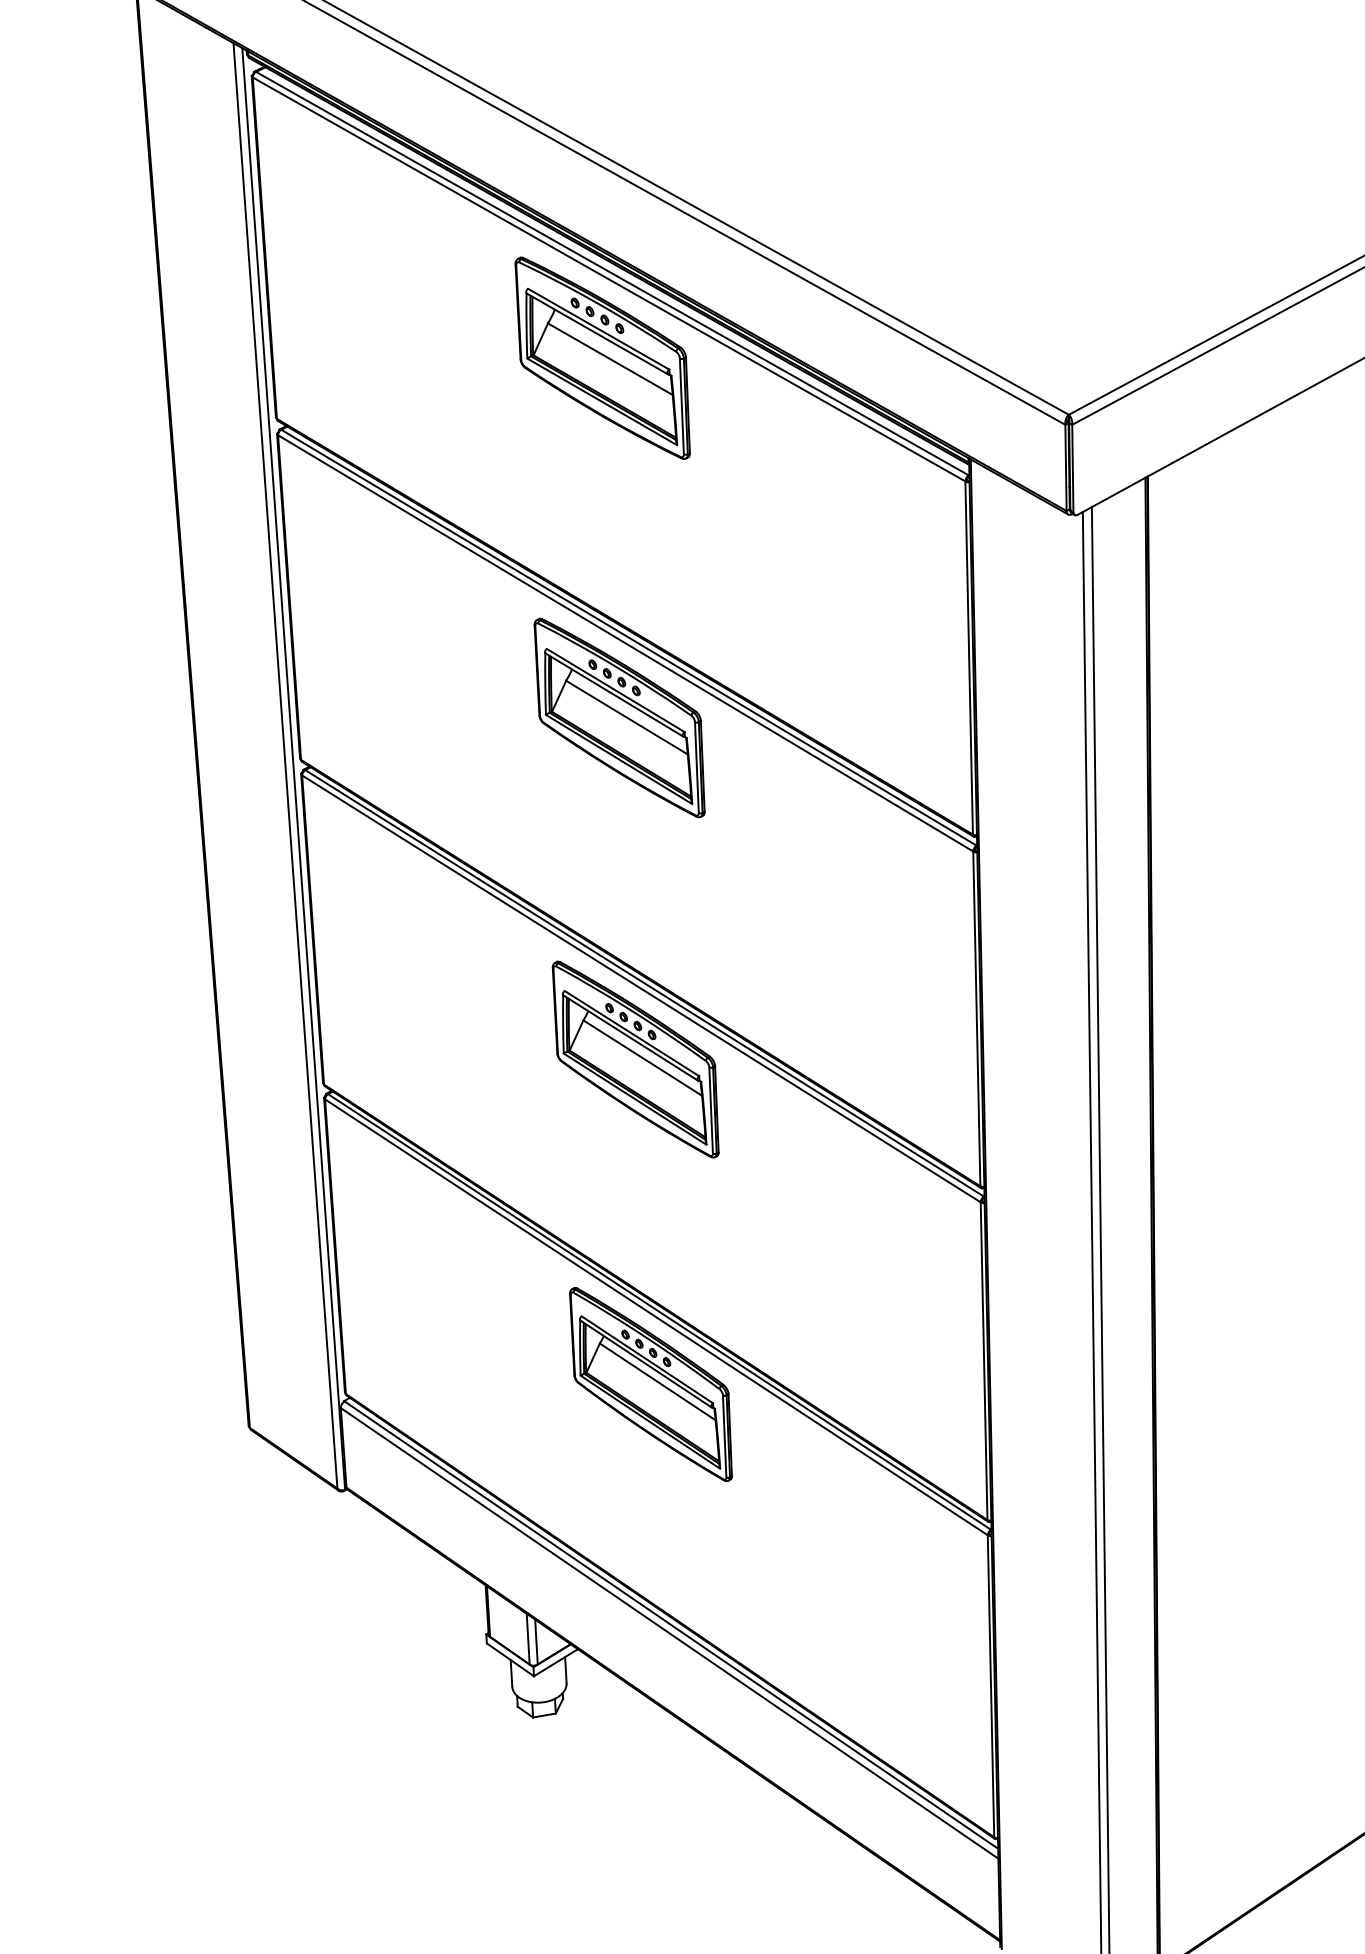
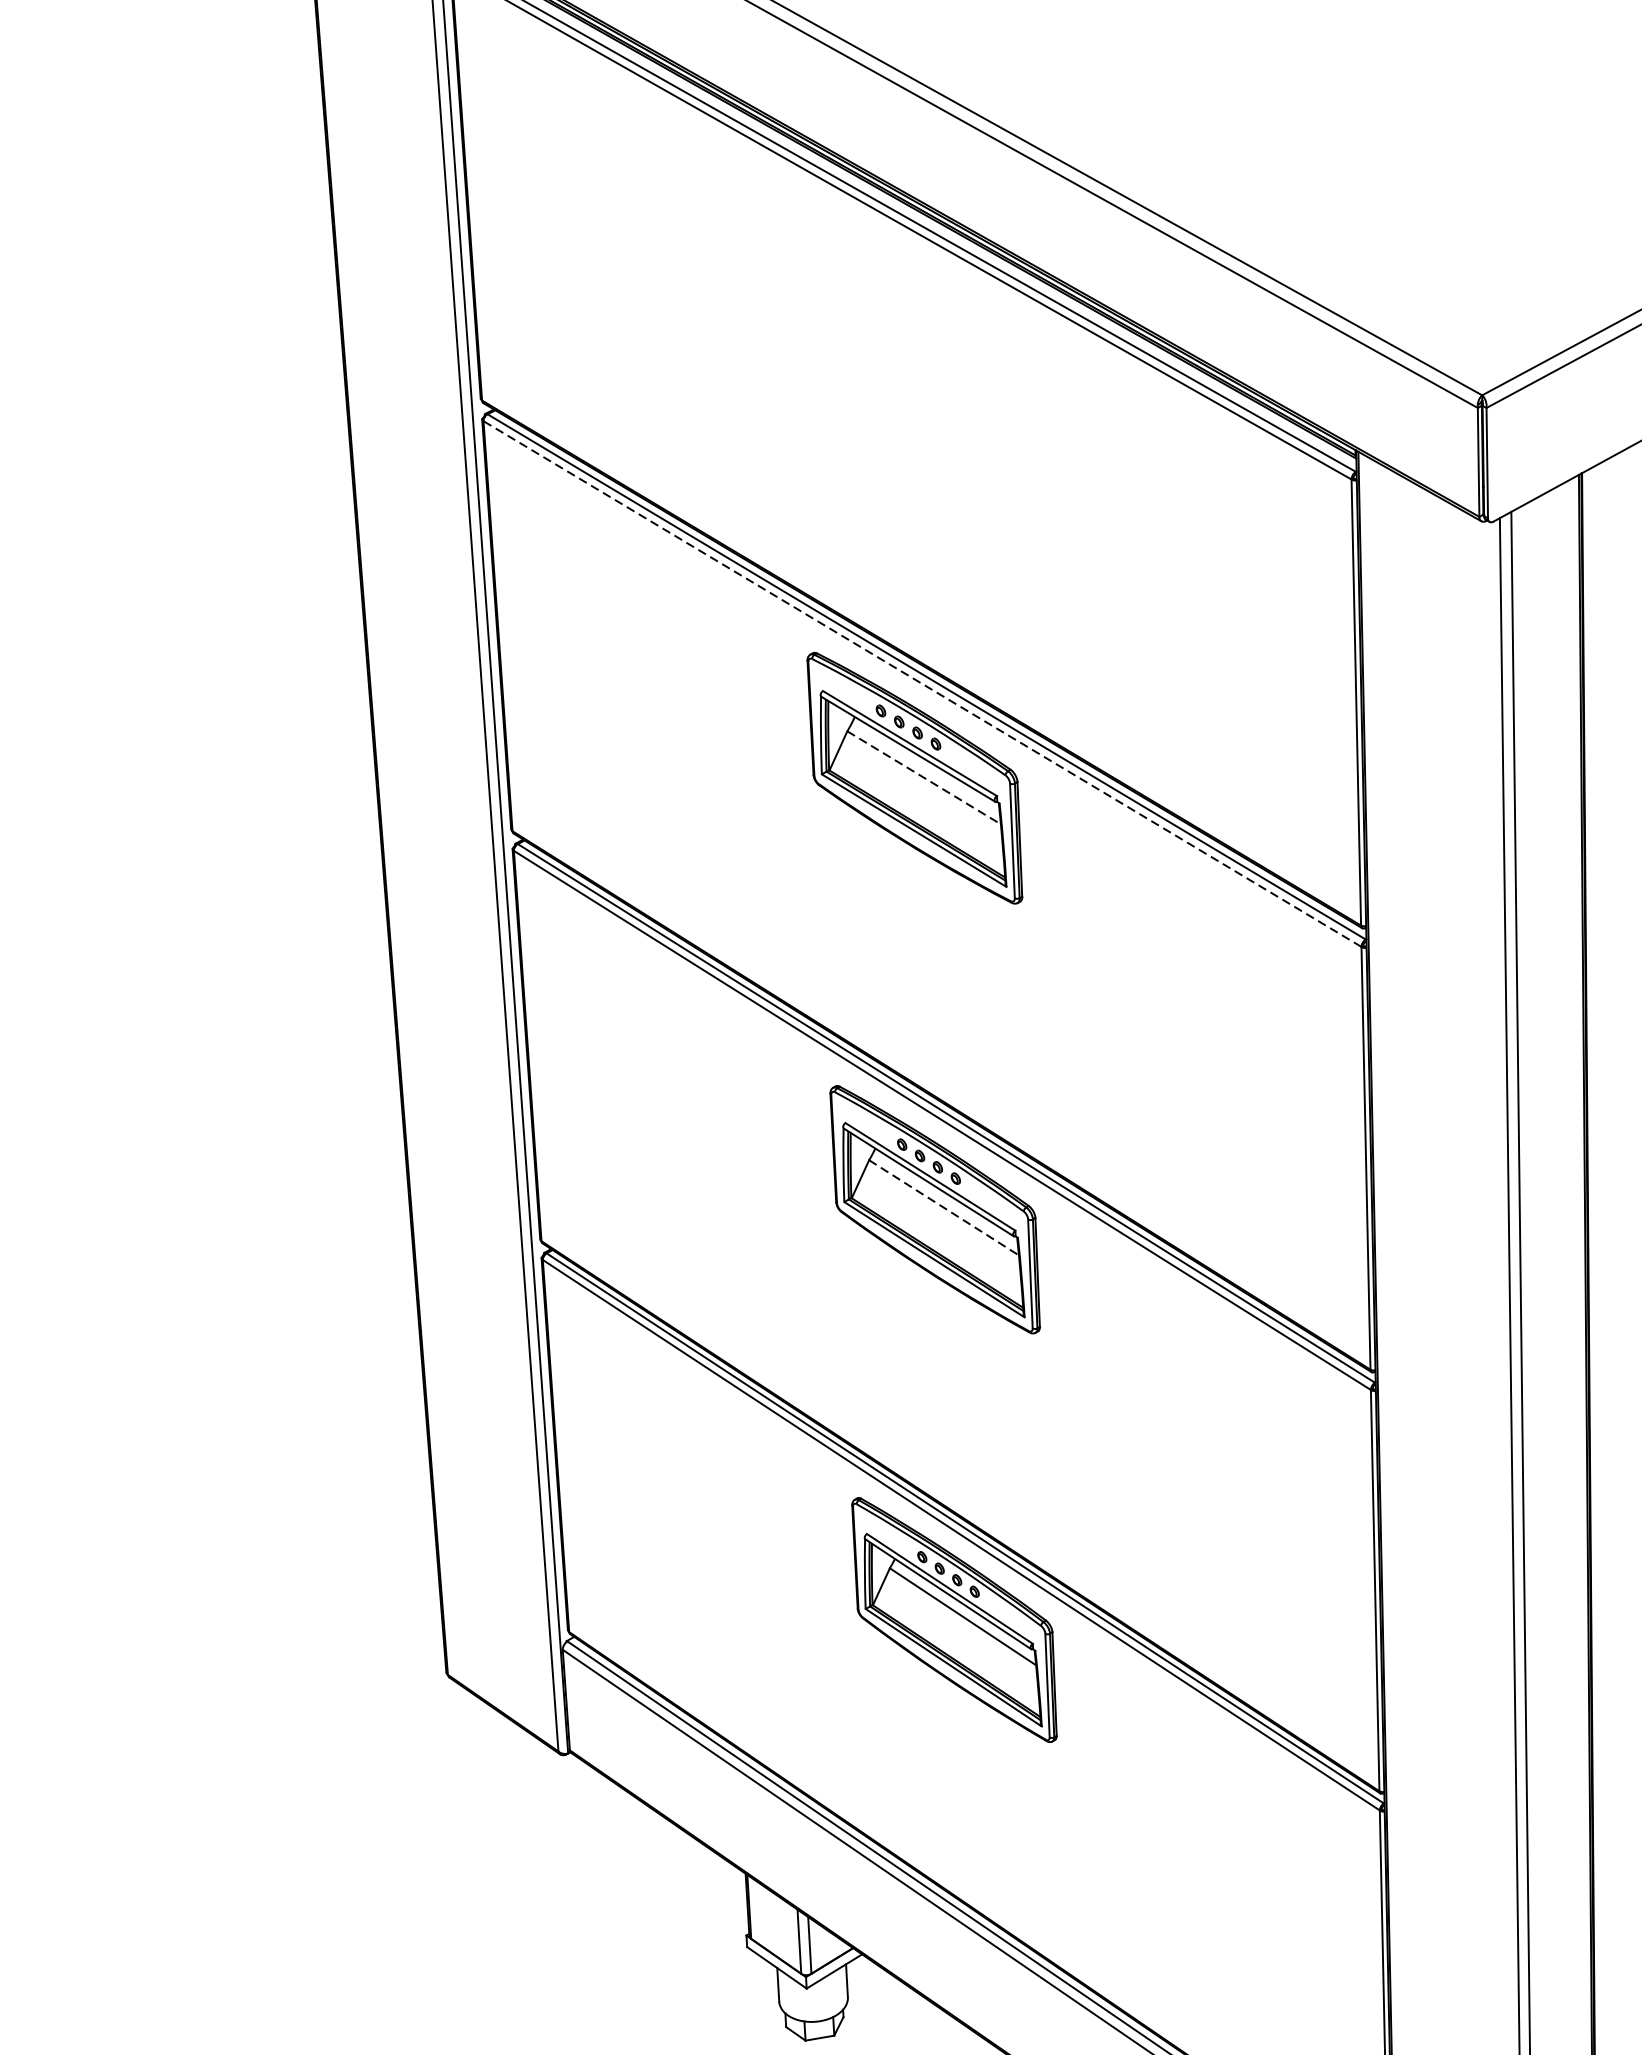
part: (602, 357) -> (893, 322), removed
line: (625, 643) -> (922, 684), solid -> dashed
line: (627, 717) -> (924, 777), solid -> dashed
line: (643, 1058) -> (945, 1208), solid -> dashed

